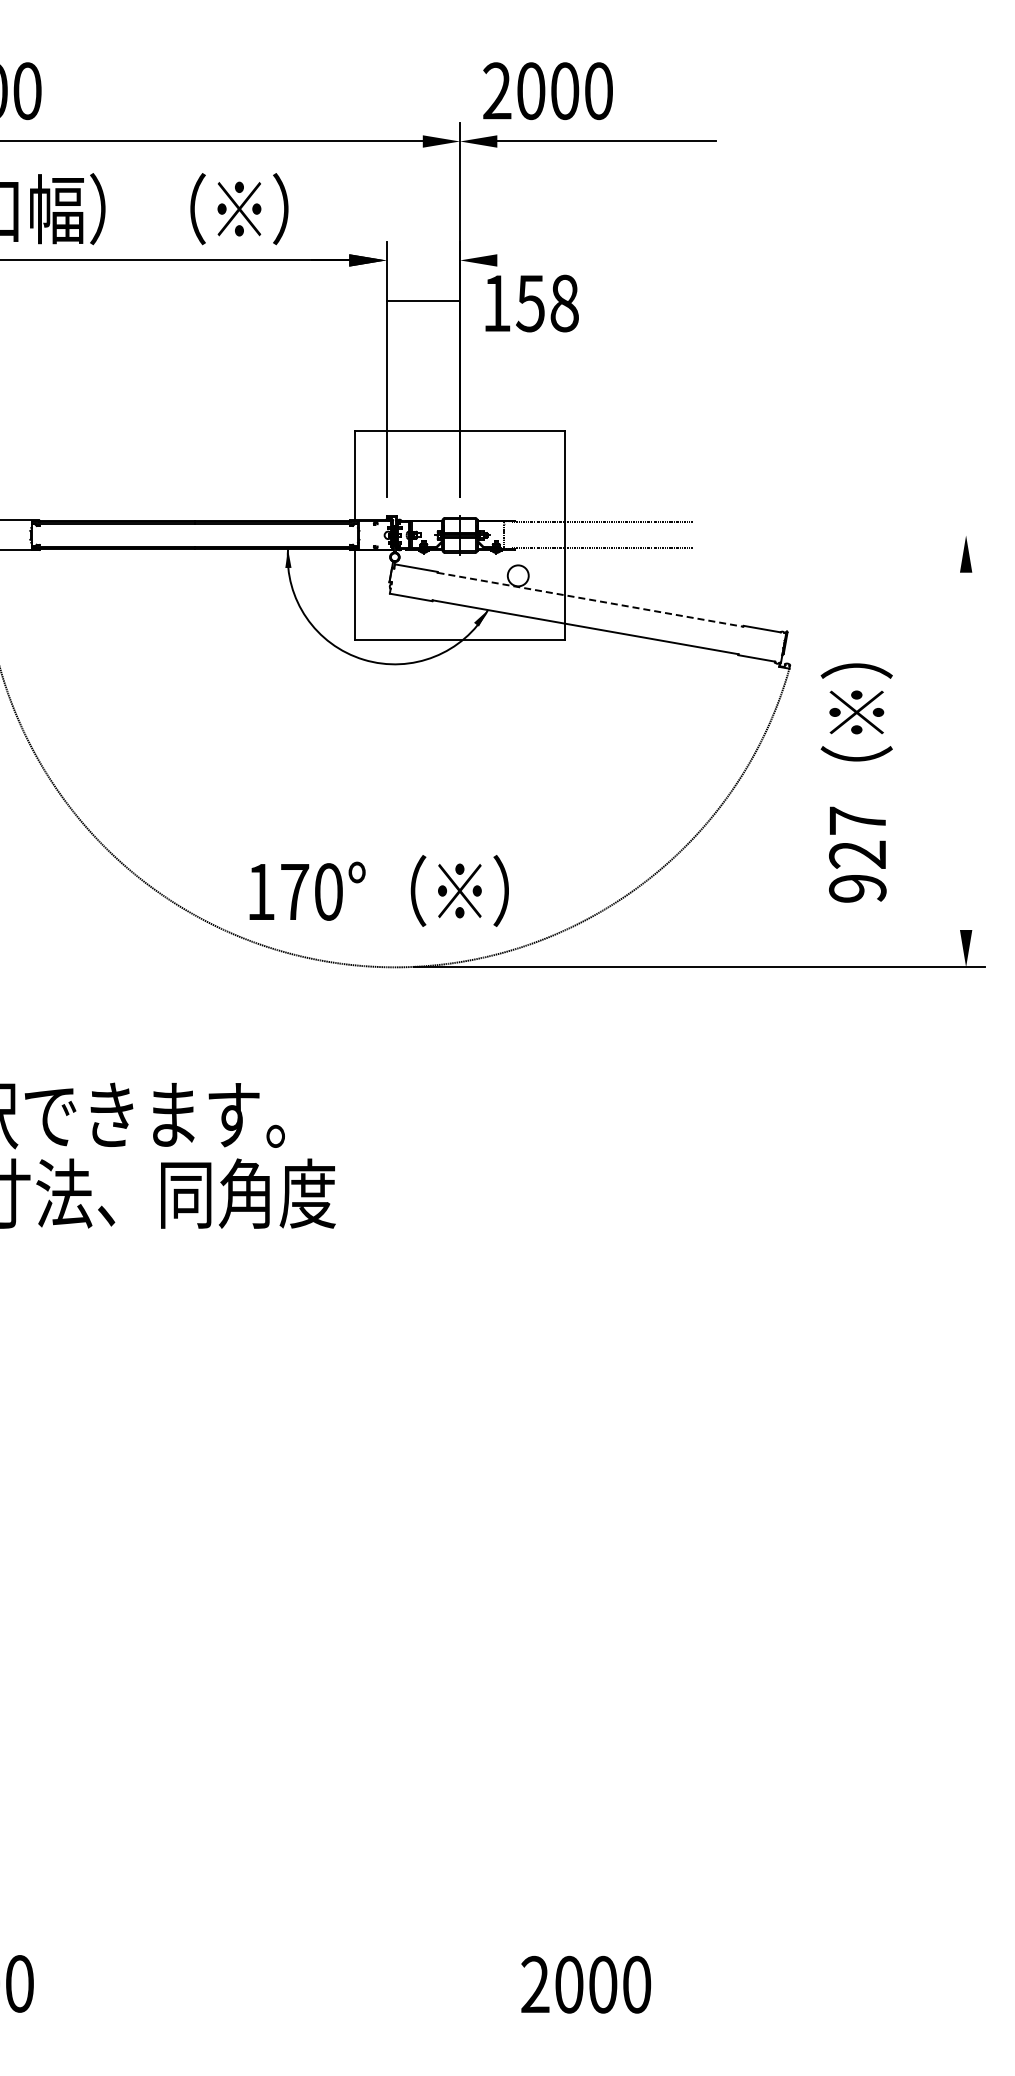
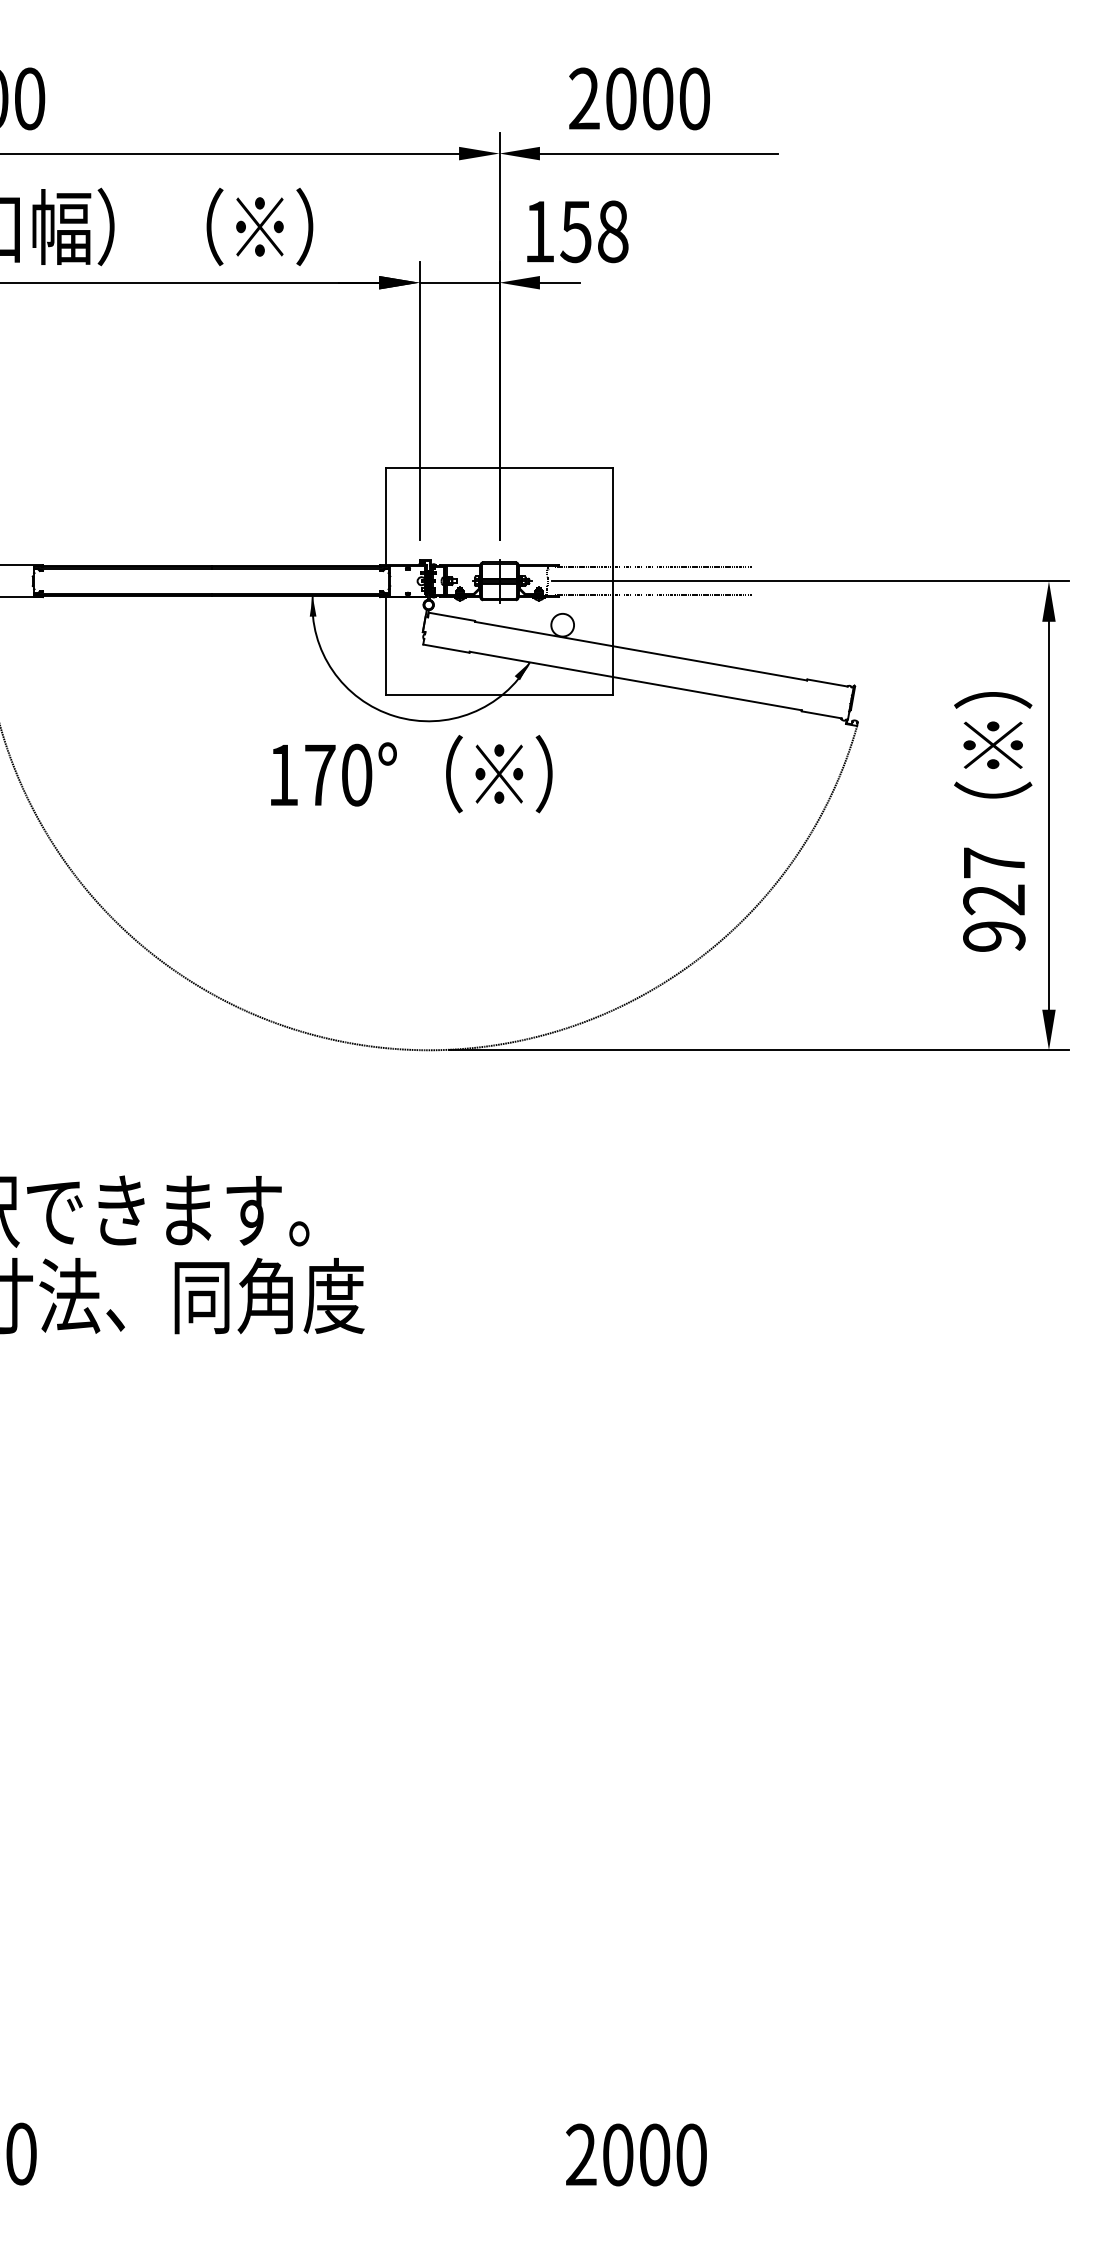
text: (547, 90) -> (638, 98), moved
line: (515, 260) -> (559, 282), added
line: (423, 301) -> (459, 282), moved
text: (531, 303) -> (577, 231), moved
line: (746, 535) -> (810, 581), added
line: (590, 599) -> (641, 650), dashed -> solid
line: (966, 751) -> (1049, 815), added
text: (856, 782) -> (992, 821), moved
text: (378, 890) -> (410, 773), moved

